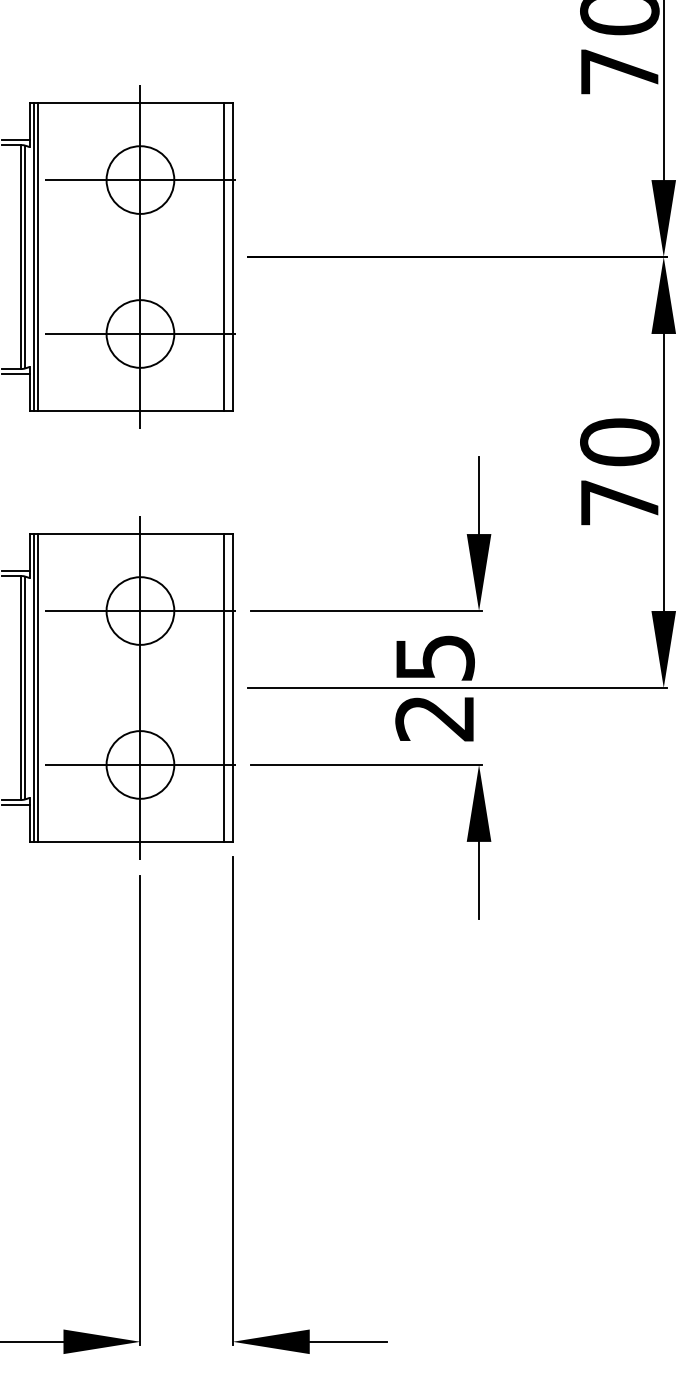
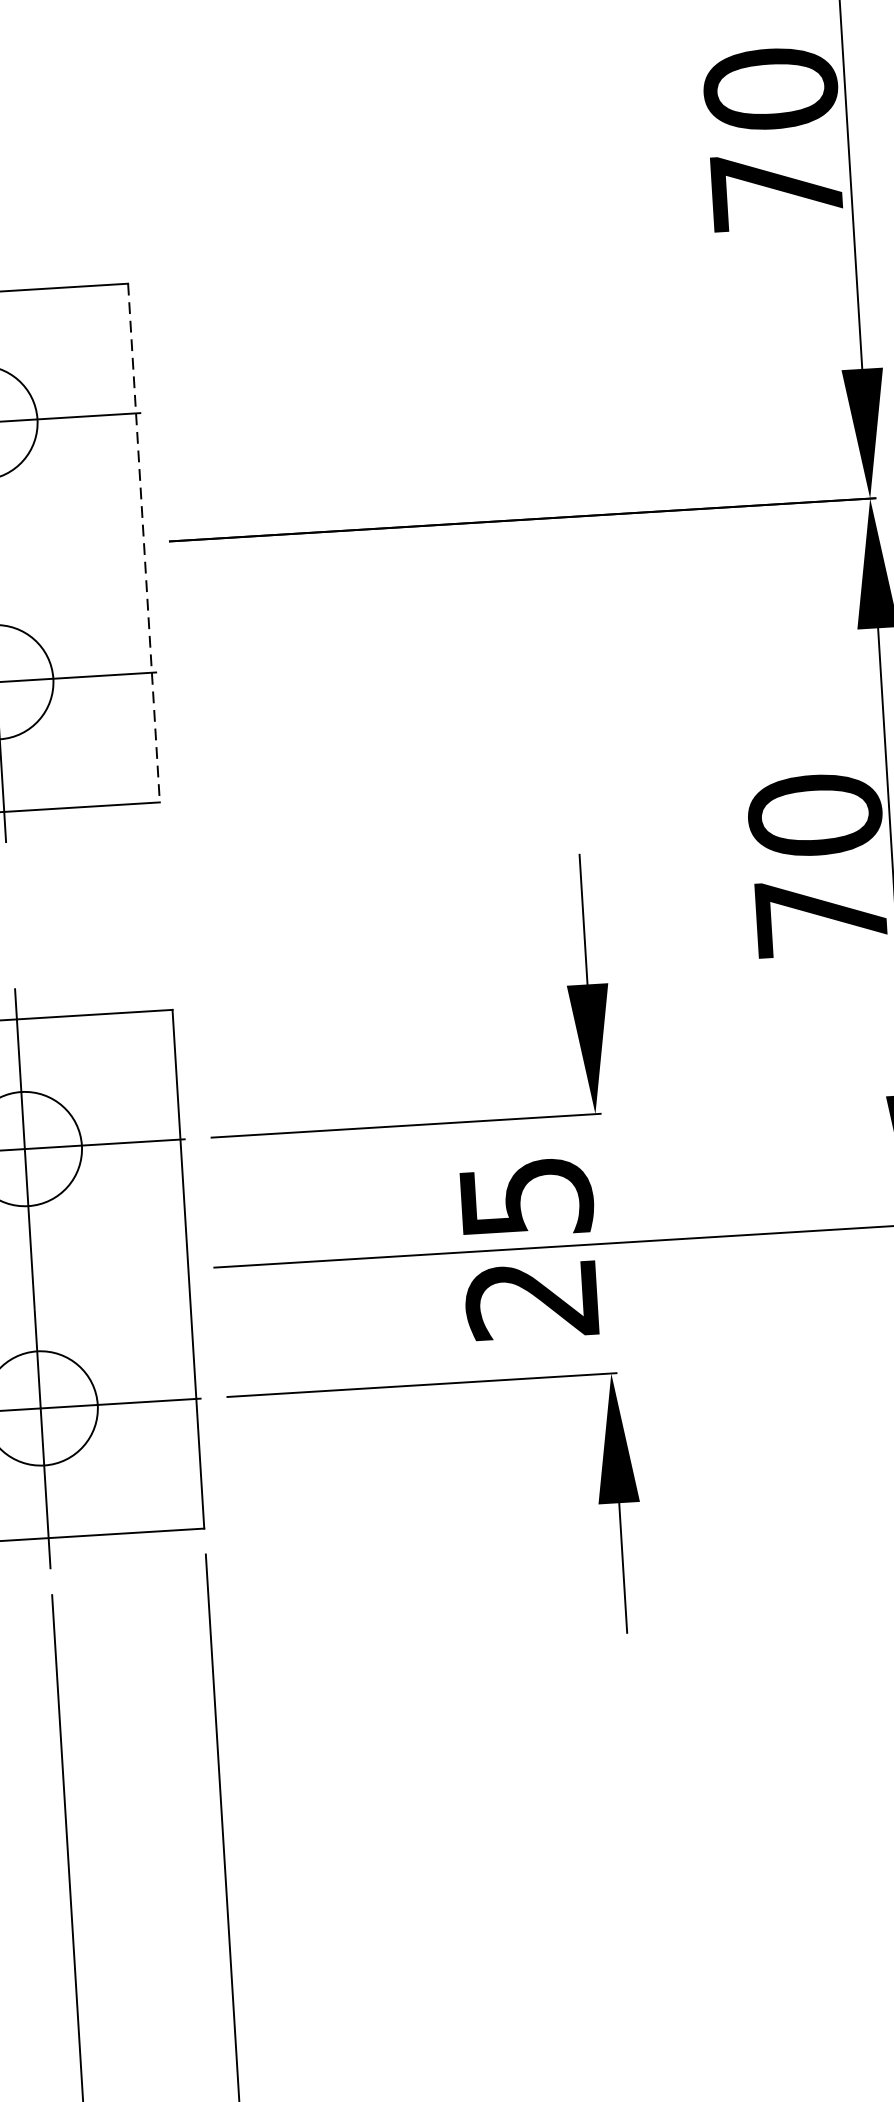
line: (223, 256) -> (128, 543), removed
line: (232, 257) -> (143, 543), solid -> dashed
line: (223, 687) -> (172, 1269), removed

